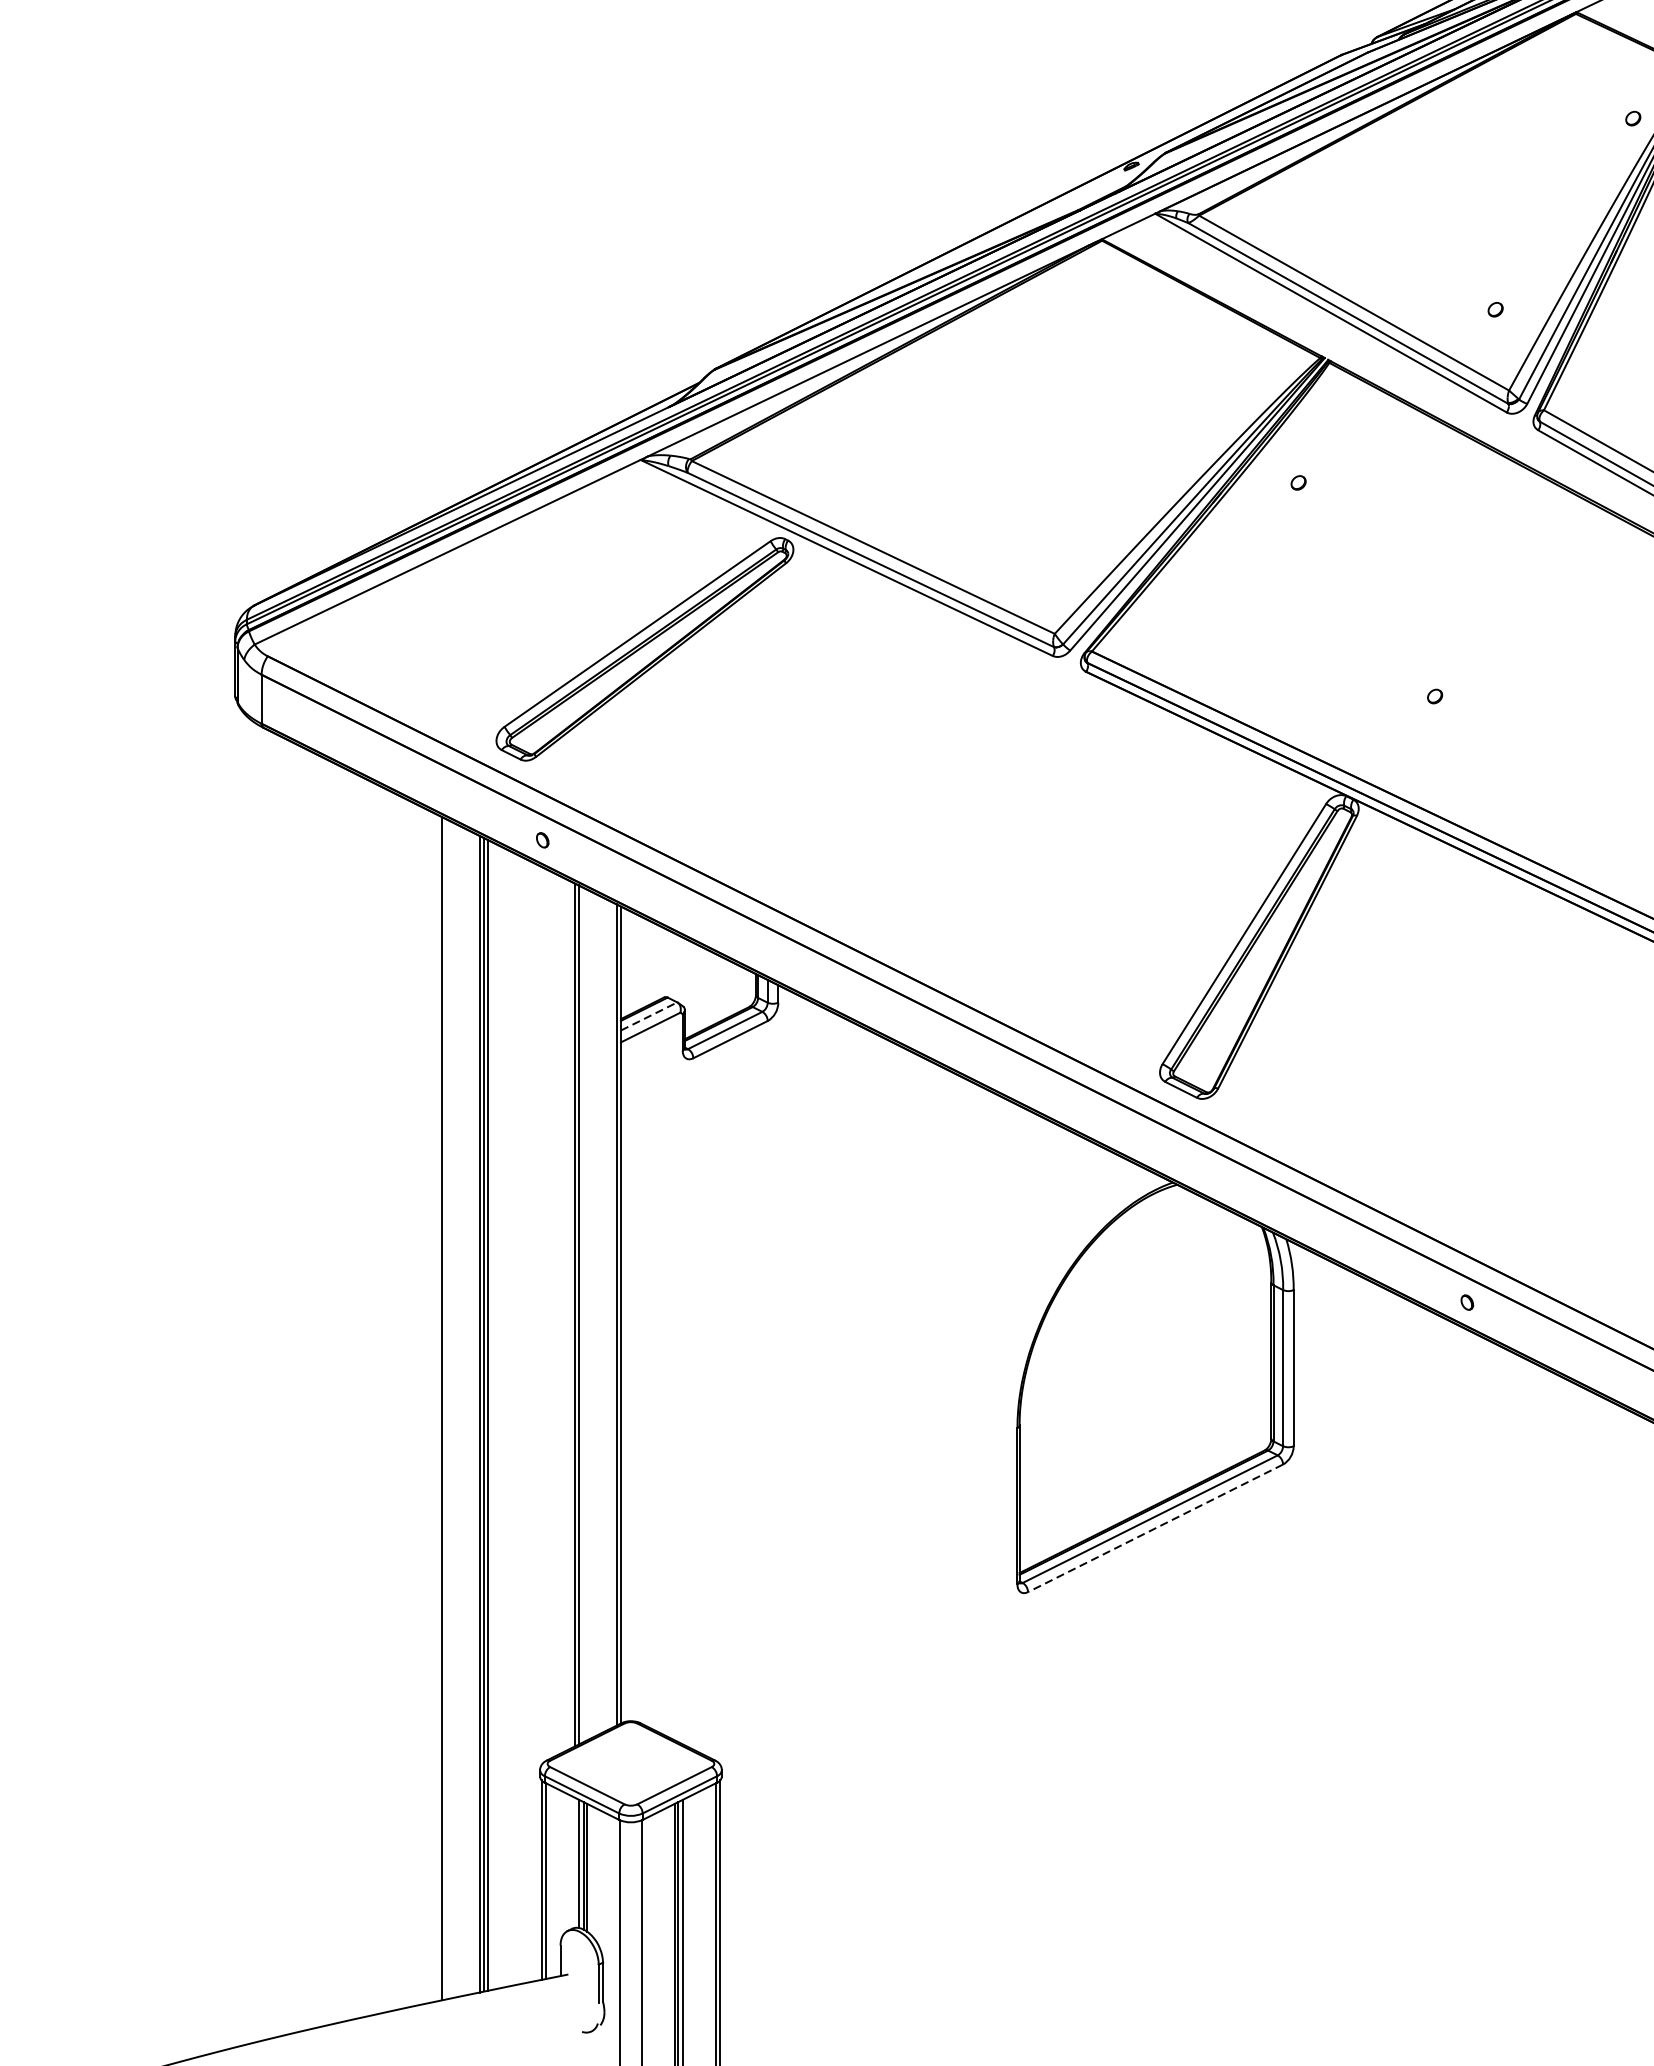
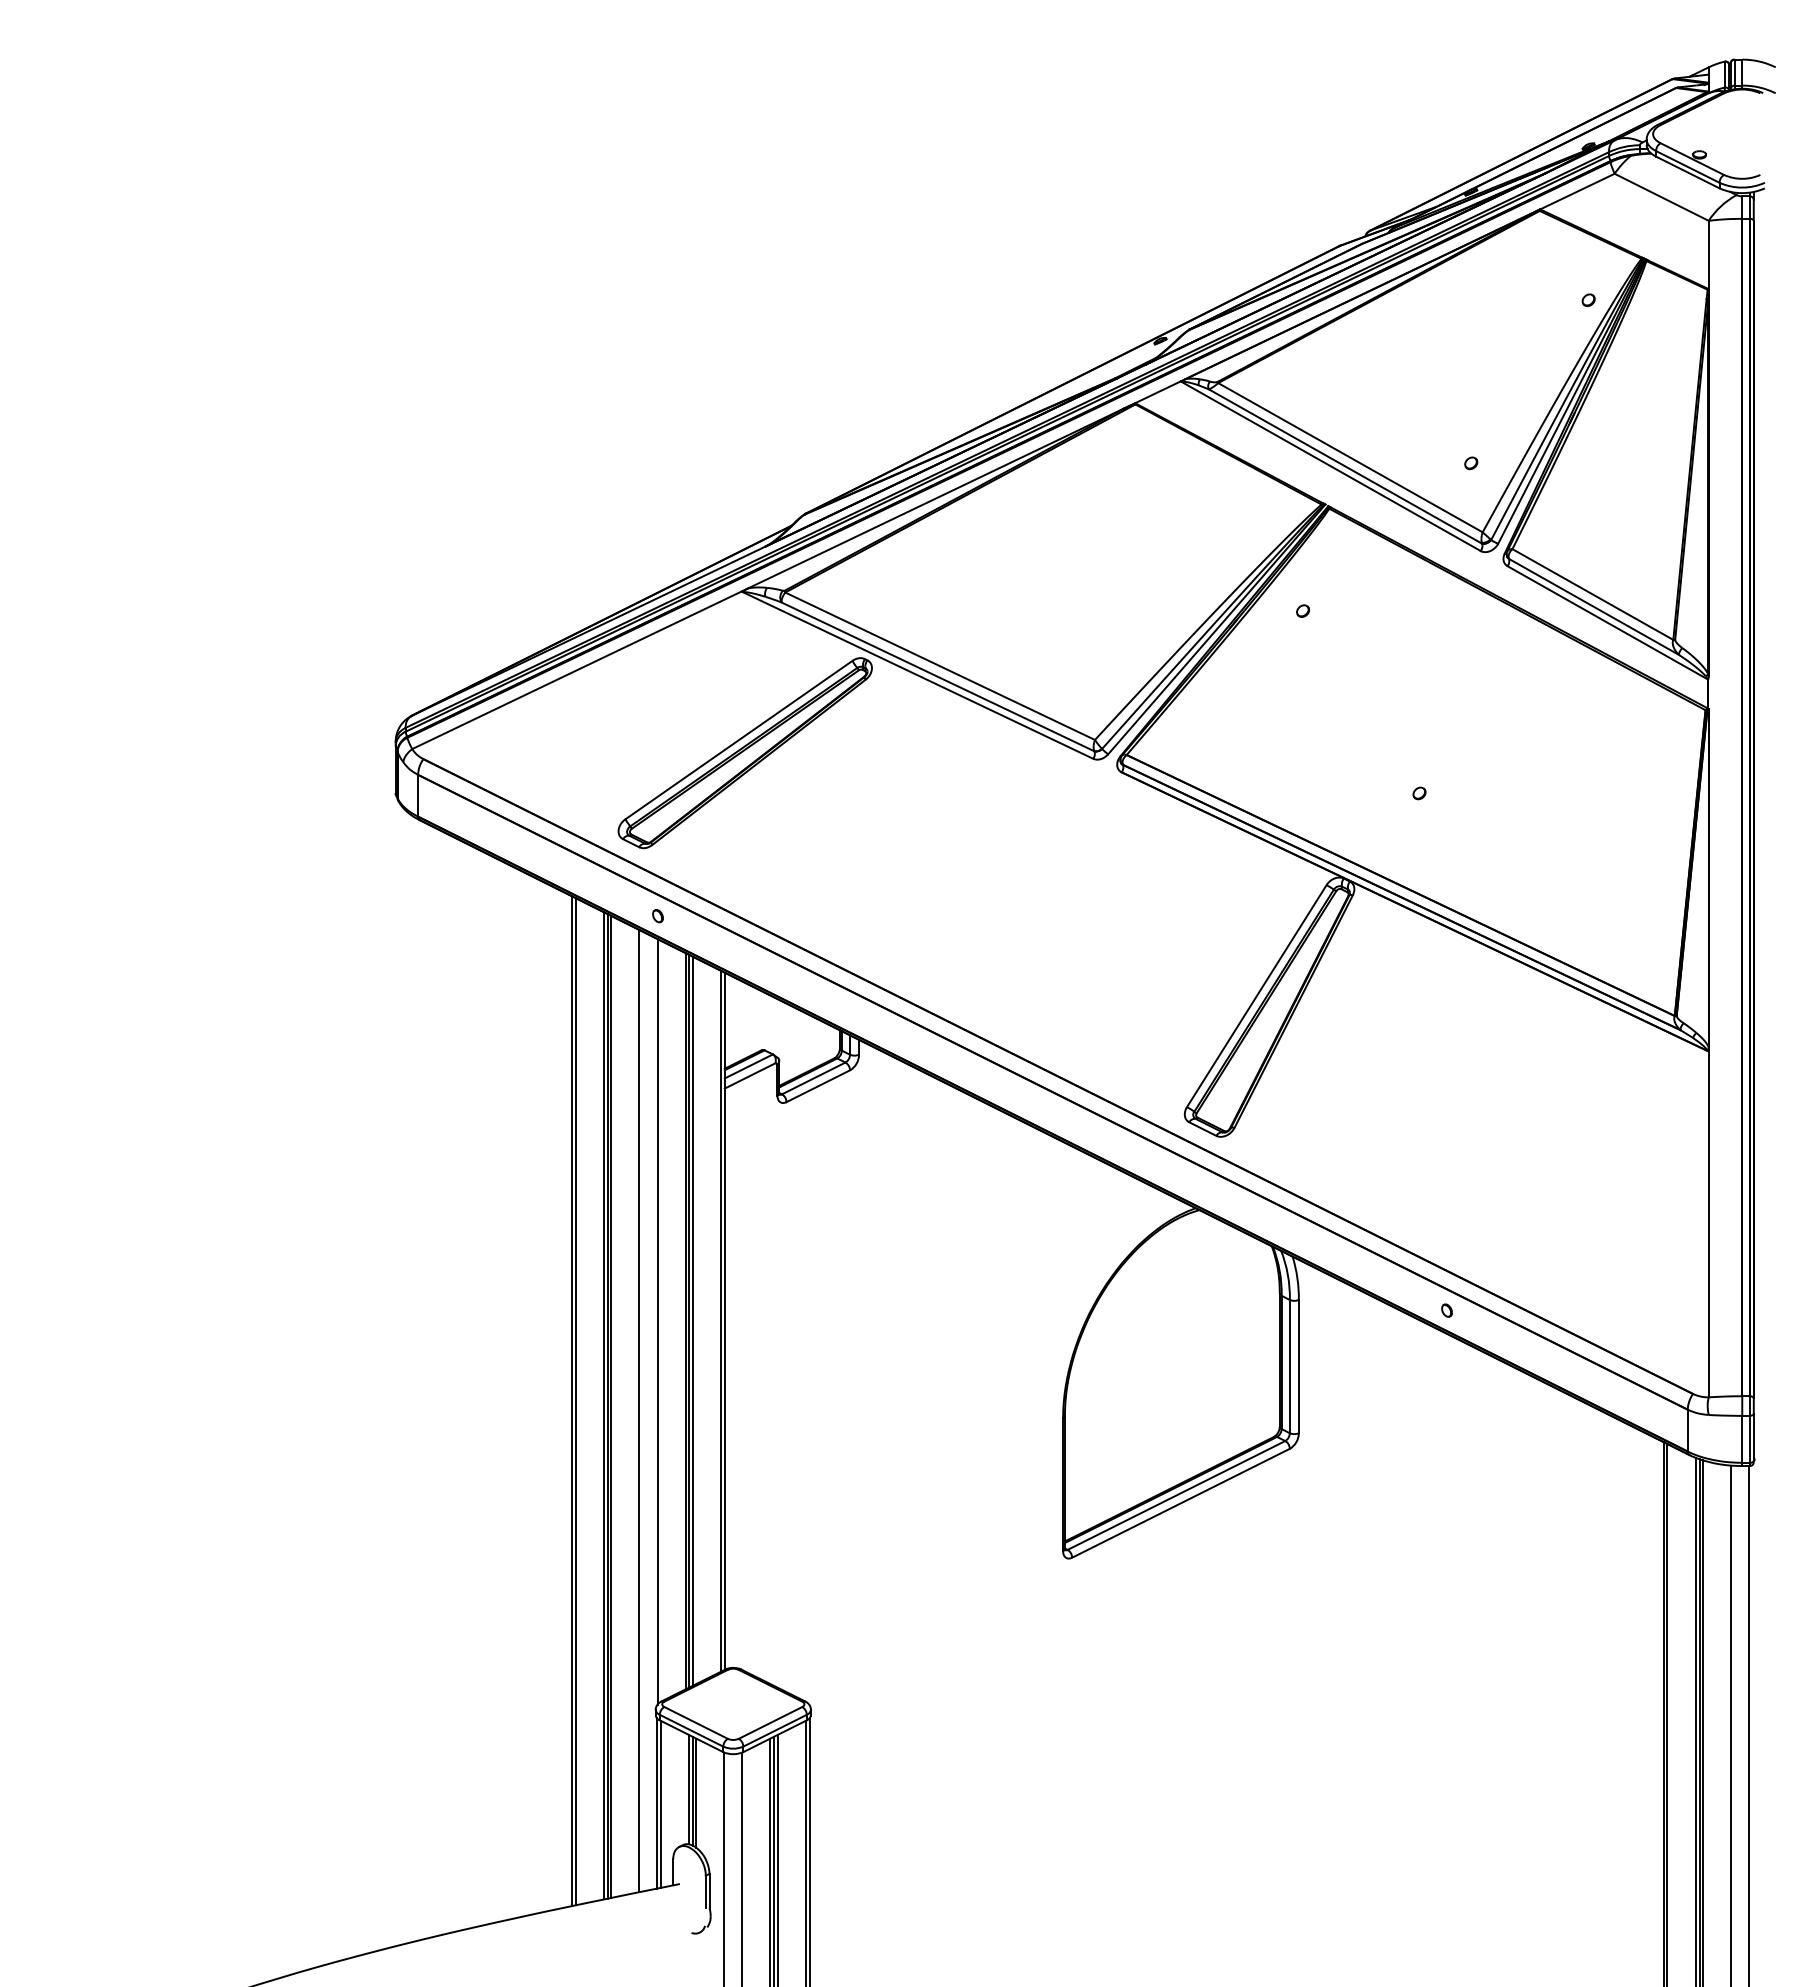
line: (648, 1016) -> (748, 1066), dashed -> solid
line: (583, 1314) -> (692, 1320), added
line: (542, 1315) -> (657, 1321), added
line: (446, 1409) -> (575, 1401), added
line: (521, 1419) -> (639, 1410), added
line: (1154, 1528) -> (1180, 1503), dashed -> solid

